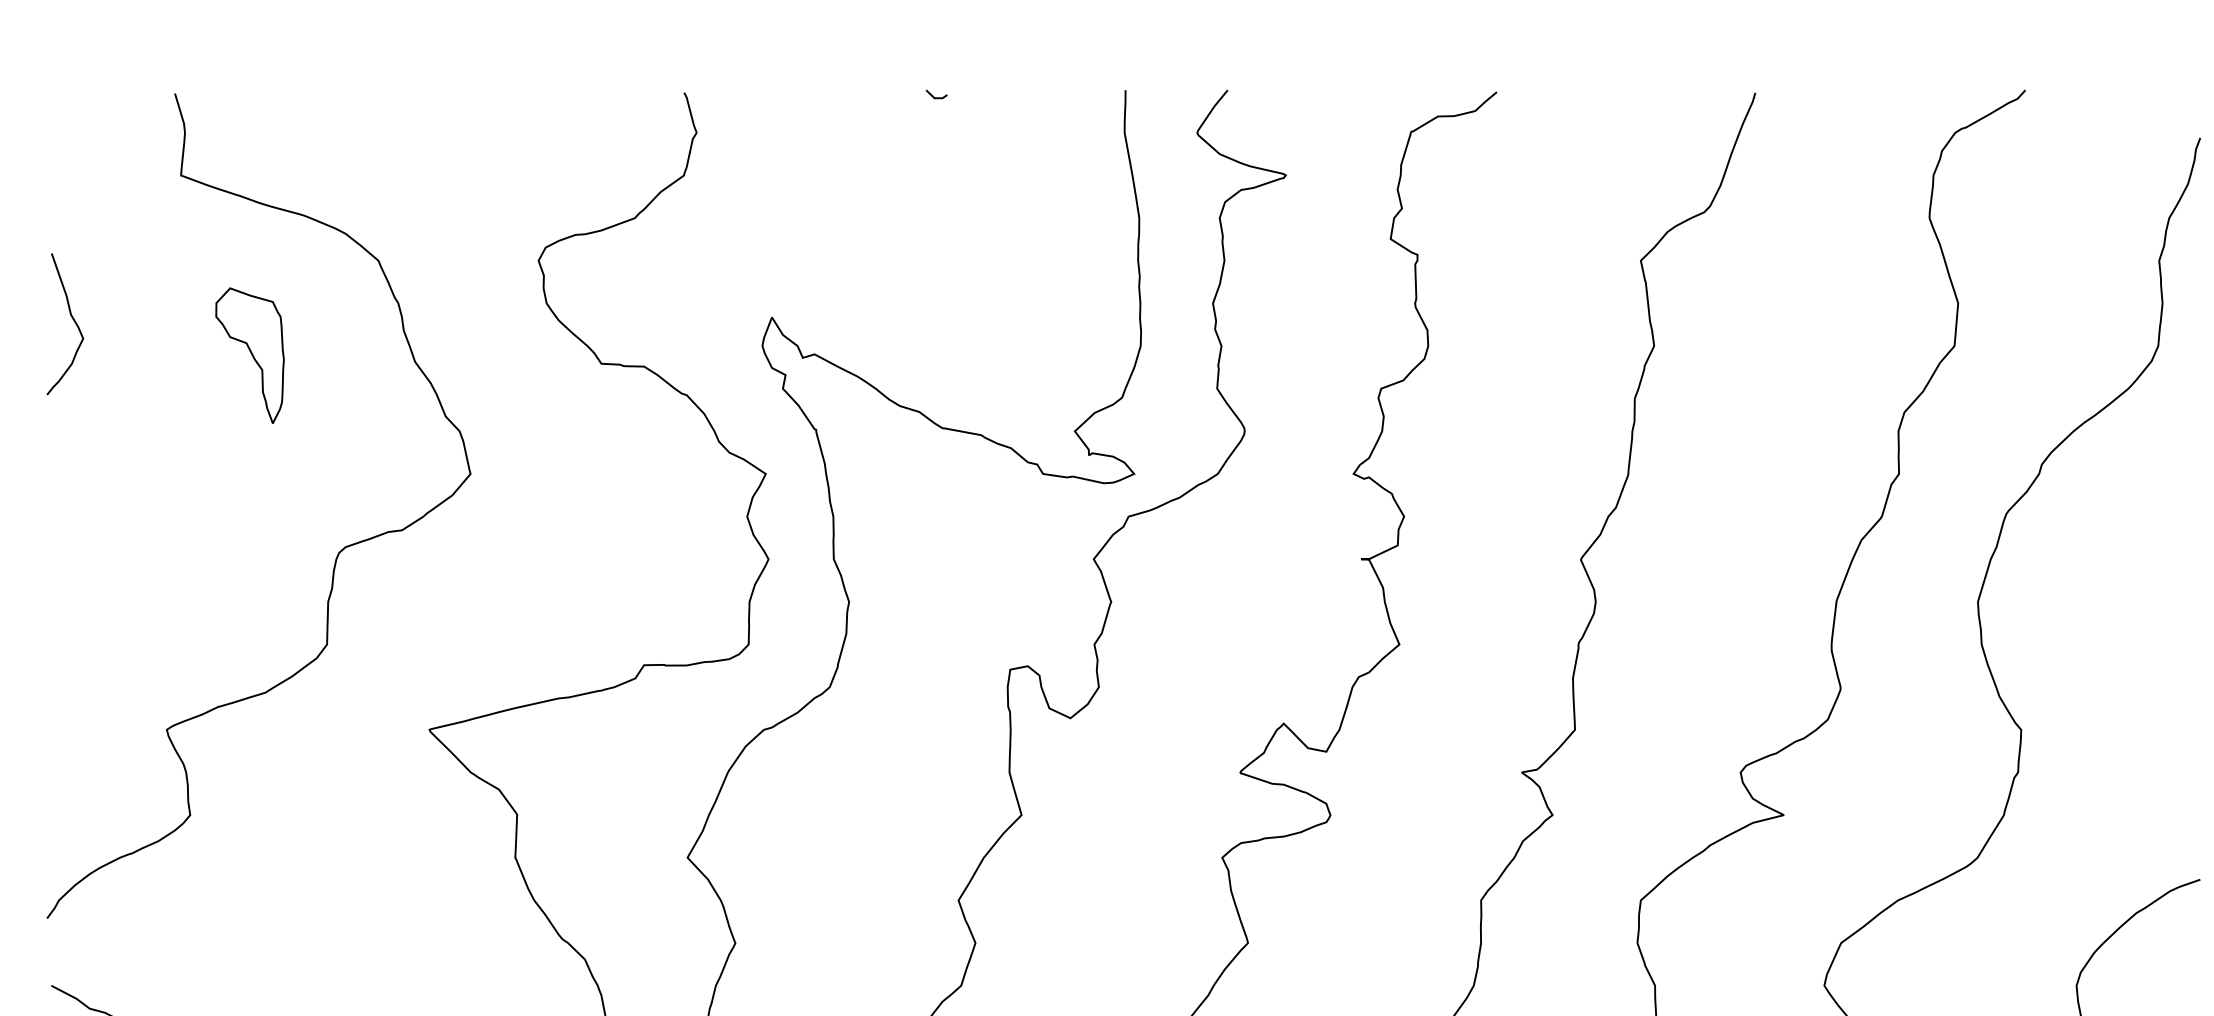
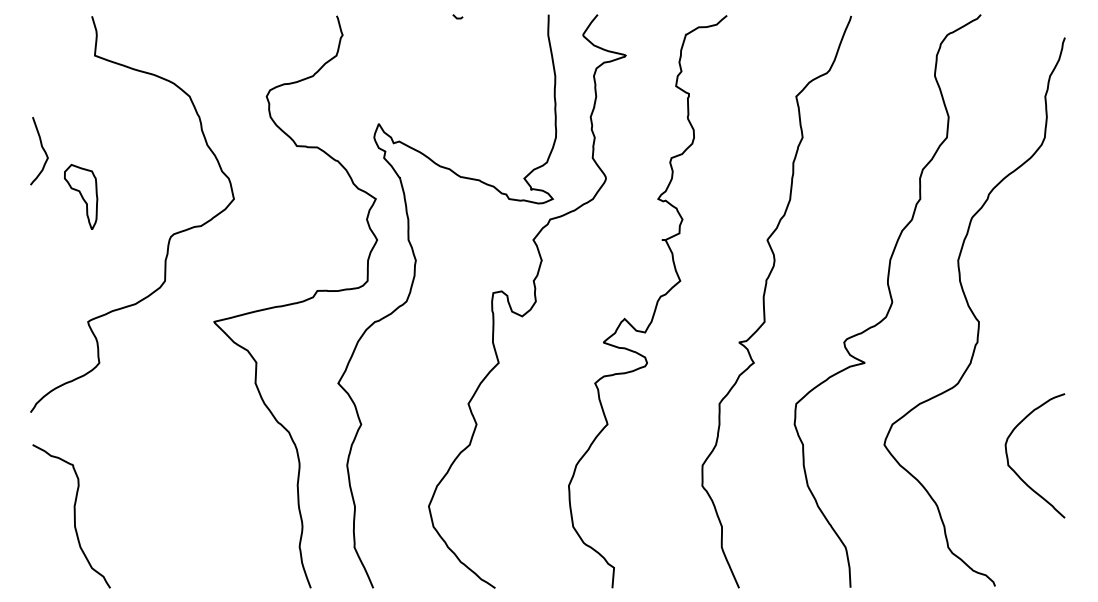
curve: (71, 320) -> (42, 149), moved
part: (250, 354) -> (81, 196), moved

